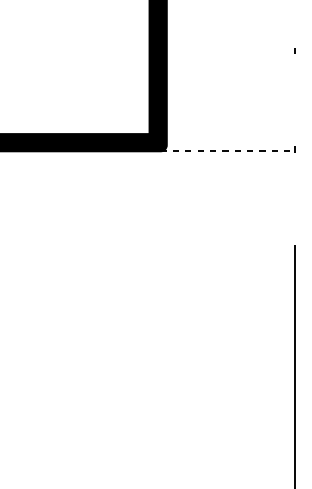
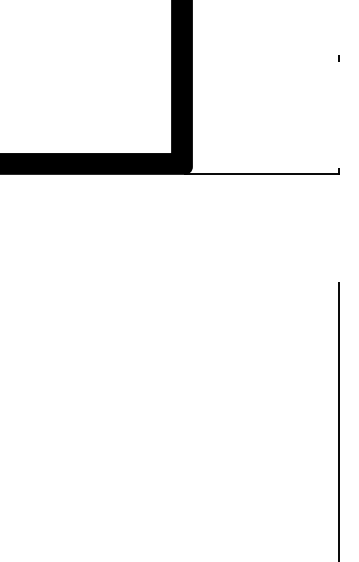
line: (228, 151) -> (262, 173), dashed -> solid

